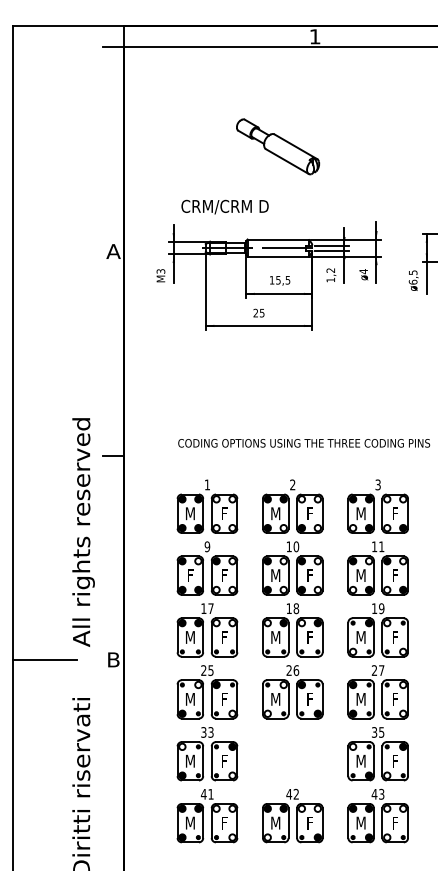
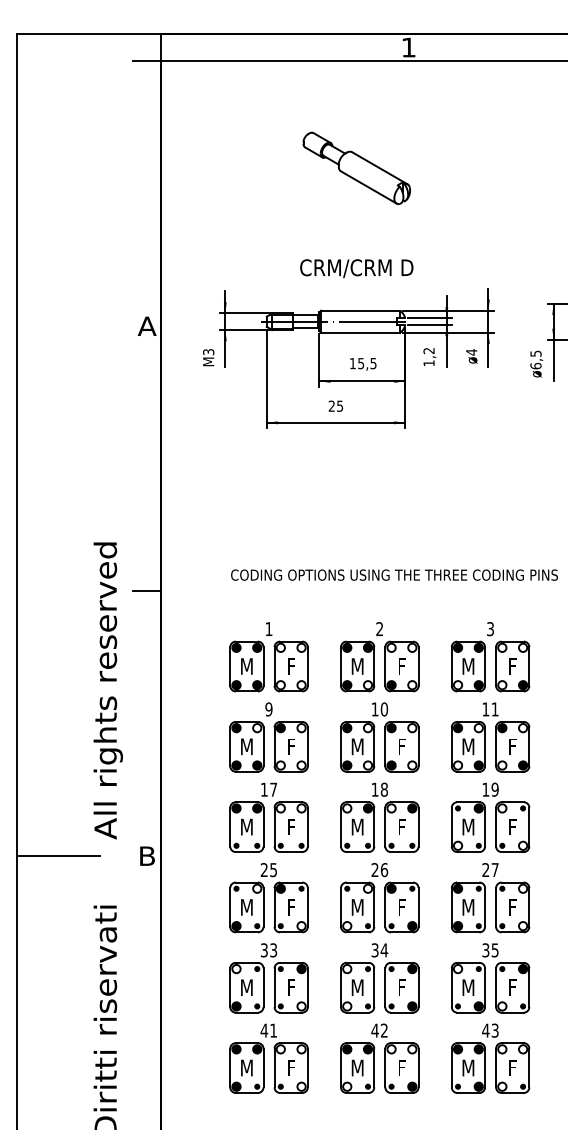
part: (278, 146) -> (357, 167), moved
text: (224, 206) -> (356, 267), moved
text: (190, 575) -> (247, 746), F -> M
part: (292, 754) -> (379, 978), added

